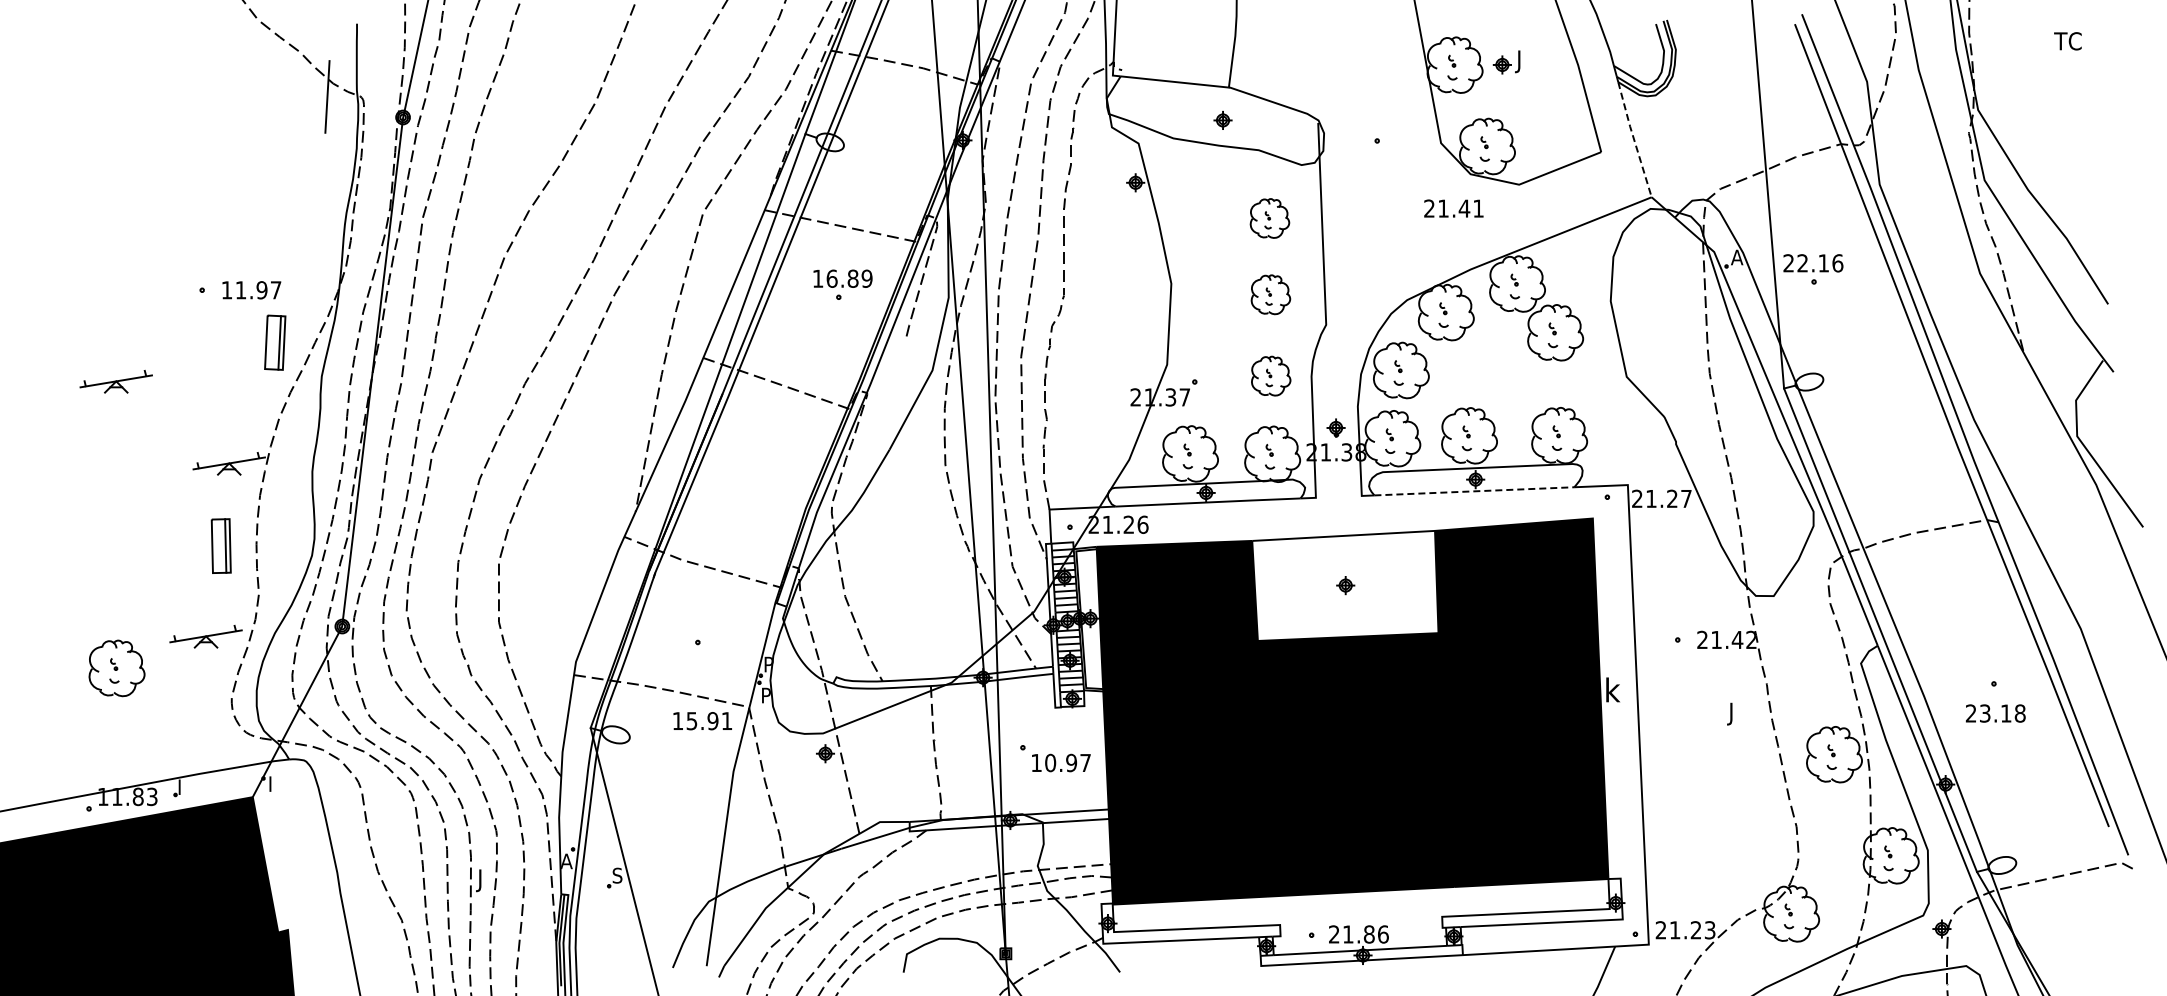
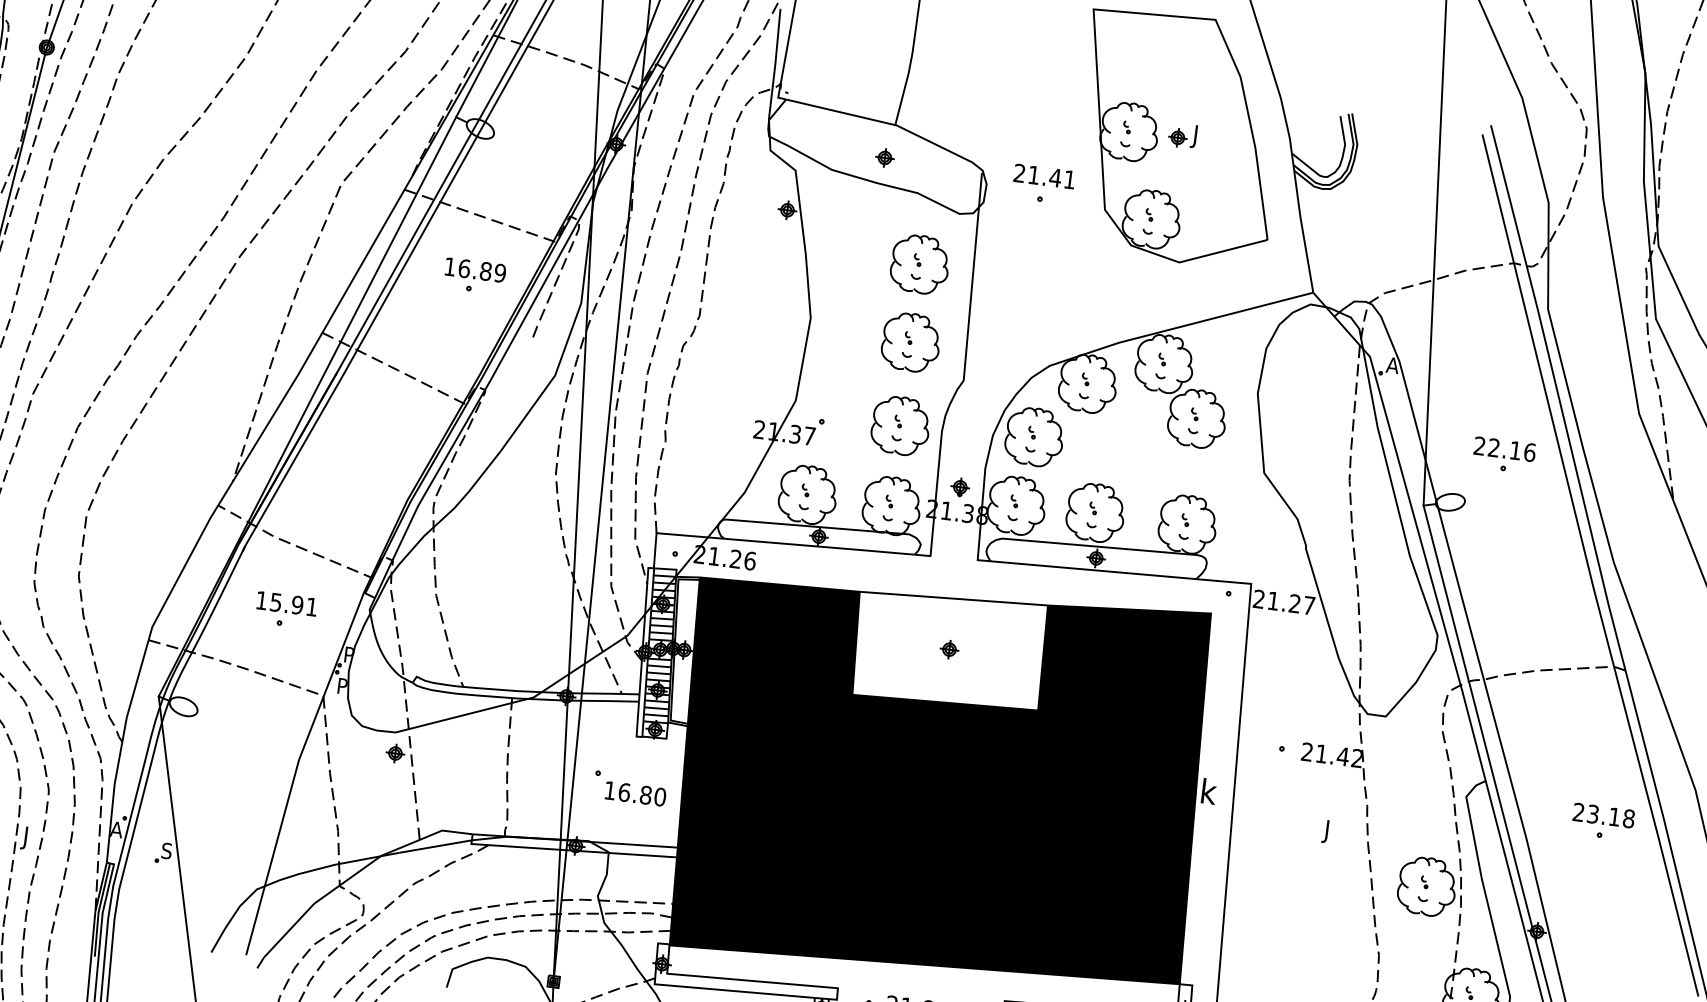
line: (1634, 140) -> (1303, 232), dashed -> solid
text: (1453, 208) -> (1044, 176), moved
part: (1269, 218) -> (919, 264), size x1.43
part: (1813, 269) -> (1504, 455), moved
part: (1270, 294) -> (910, 342), size x1.43
part: (1270, 375) -> (900, 425), size x1.43
line: (1474, 491) -> (1093, 570), dashed -> solid
text: (1995, 713) -> (1603, 815), moved
text: (702, 721) -> (286, 604), moved
text: (1068, 762) -> (642, 794), 10.97 -> 16.80

